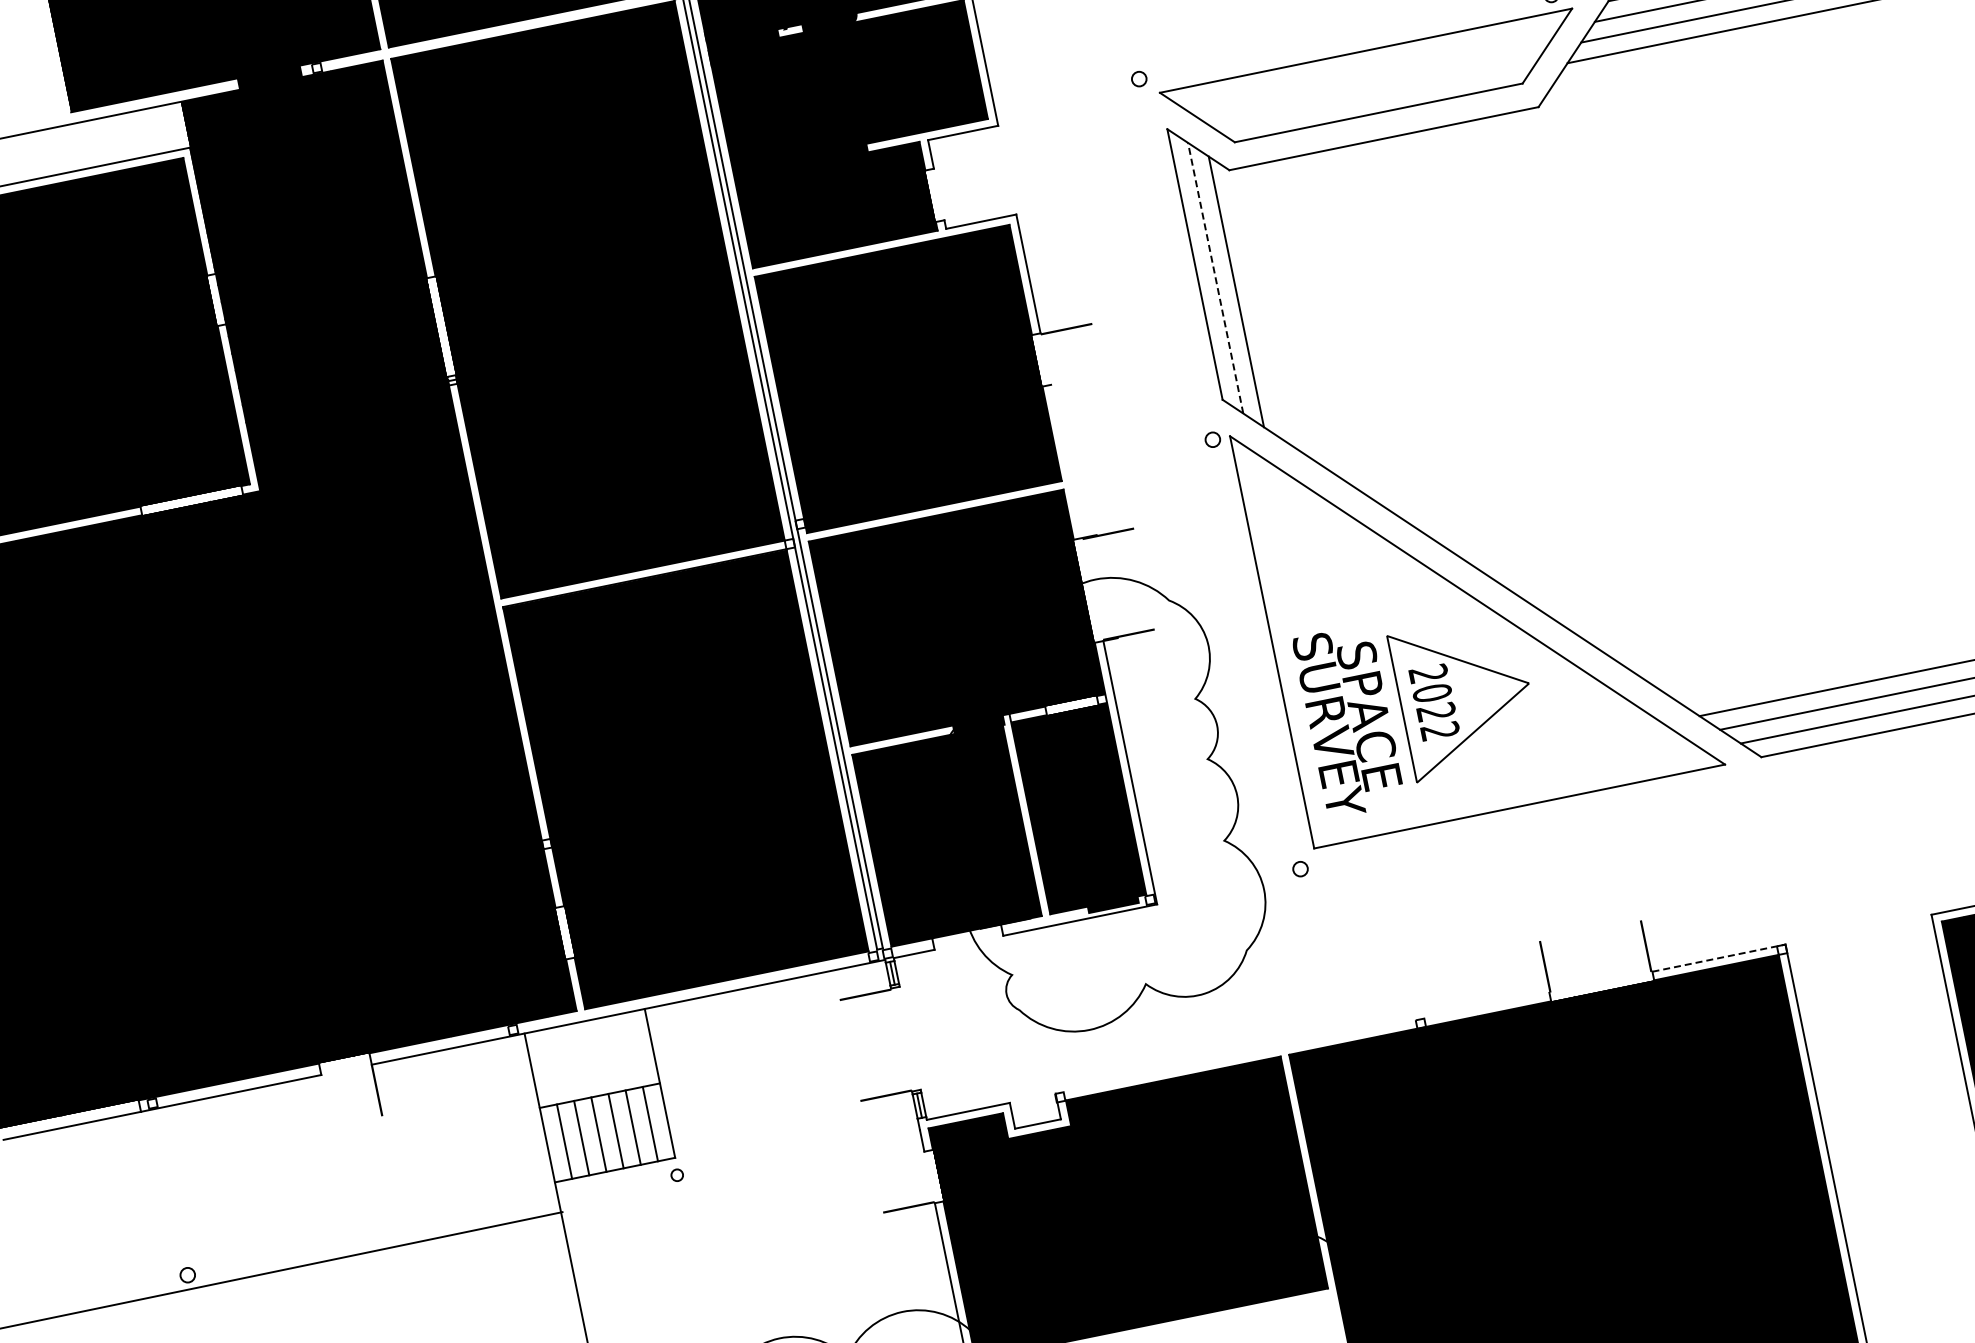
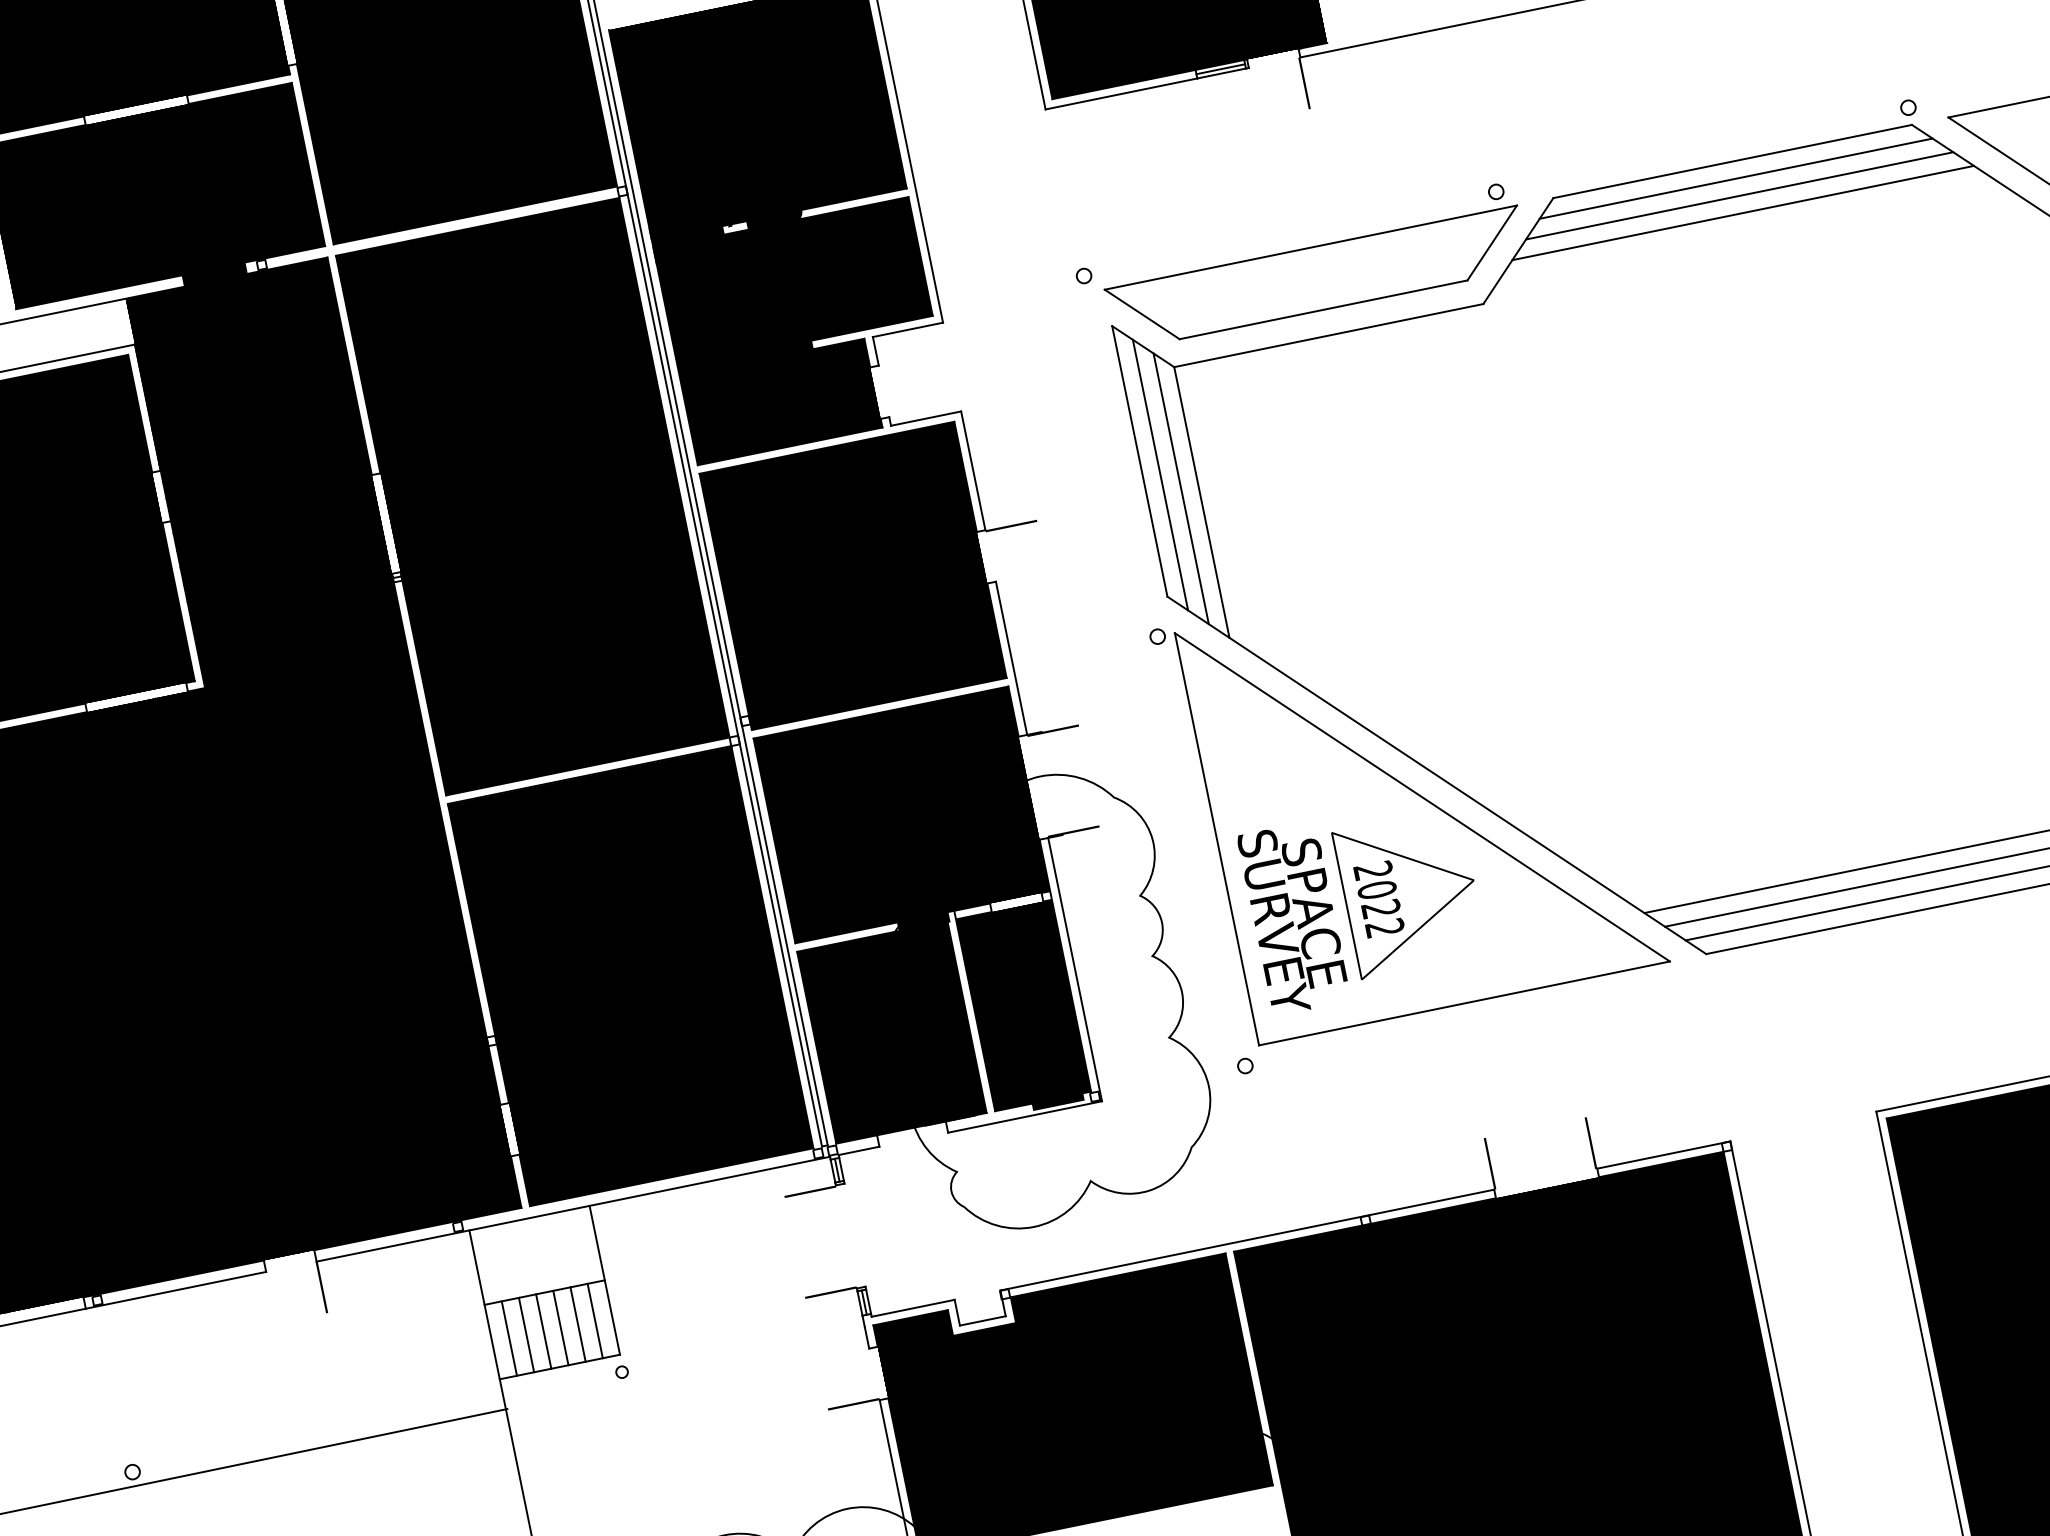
line: (1215, 277) -> (1160, 474), dashed -> solid
line: (1256, 305) -> (1201, 502), added
line: (1066, 460) -> (1011, 657), added
line: (1718, 958) -> (1663, 1155), dashed -> solid
line: (1302, 1042) -> (1247, 1239), added

